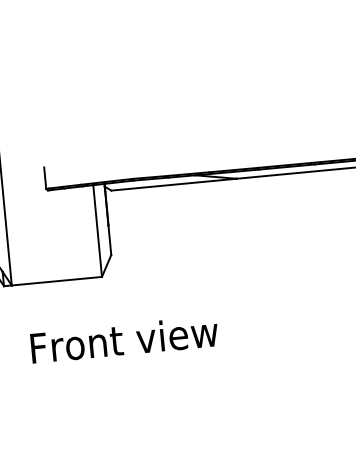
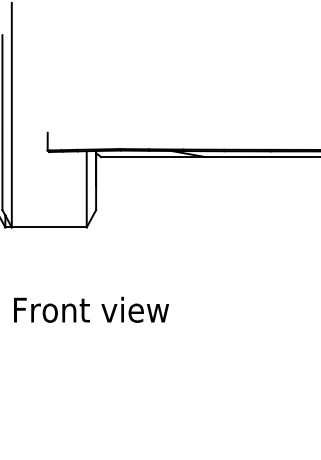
text: (124, 339) -> (91, 309), moved

